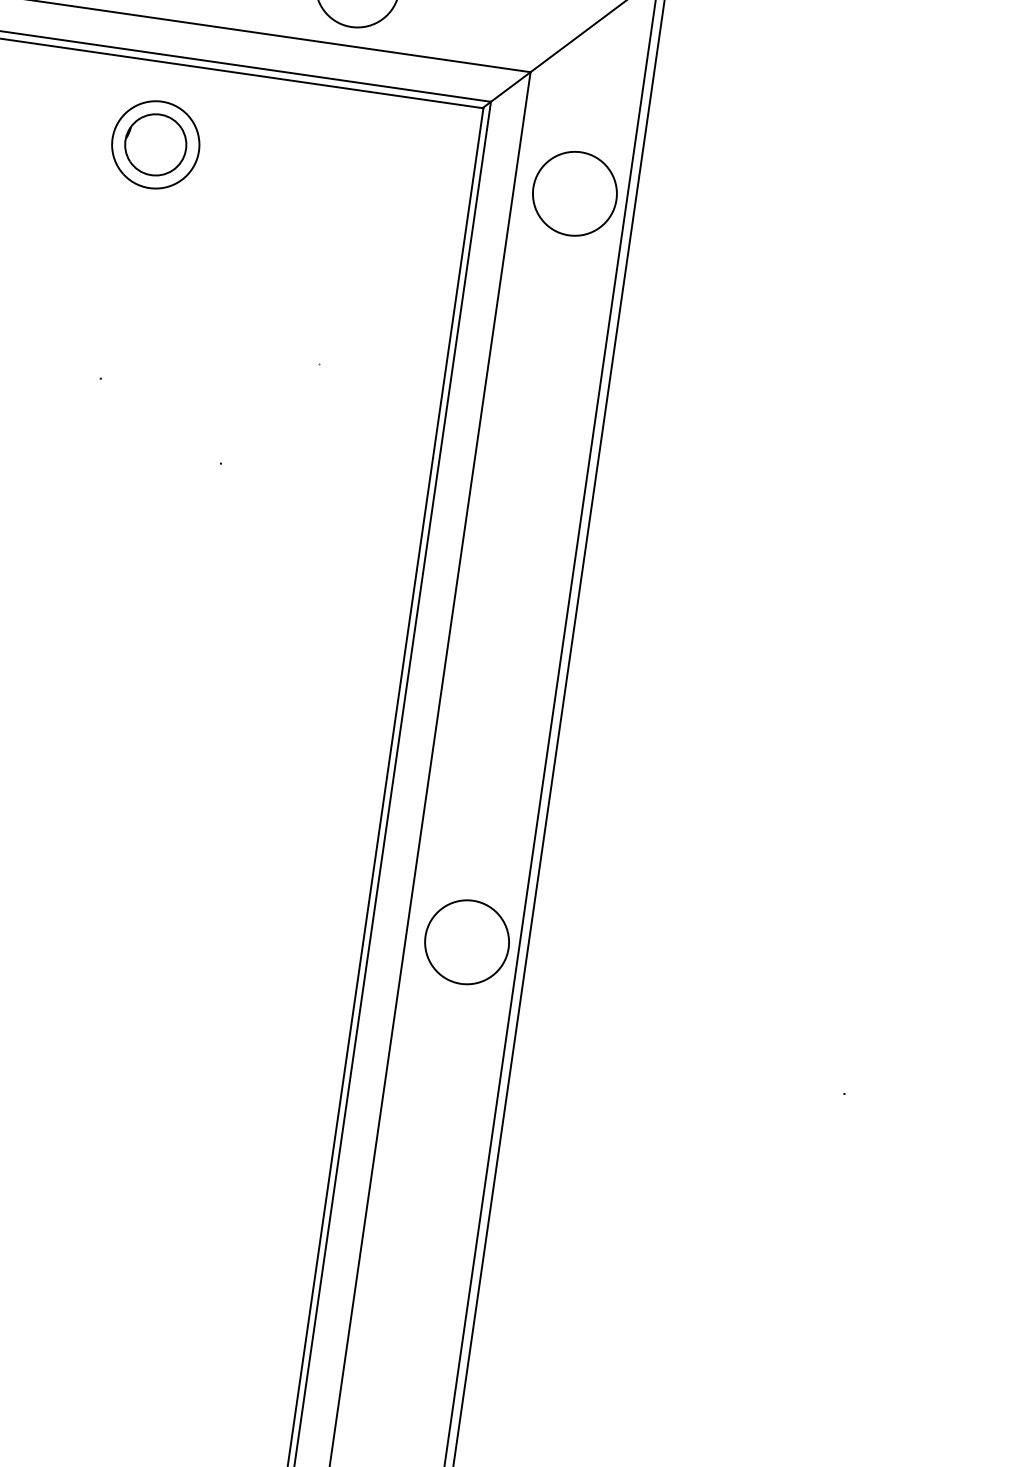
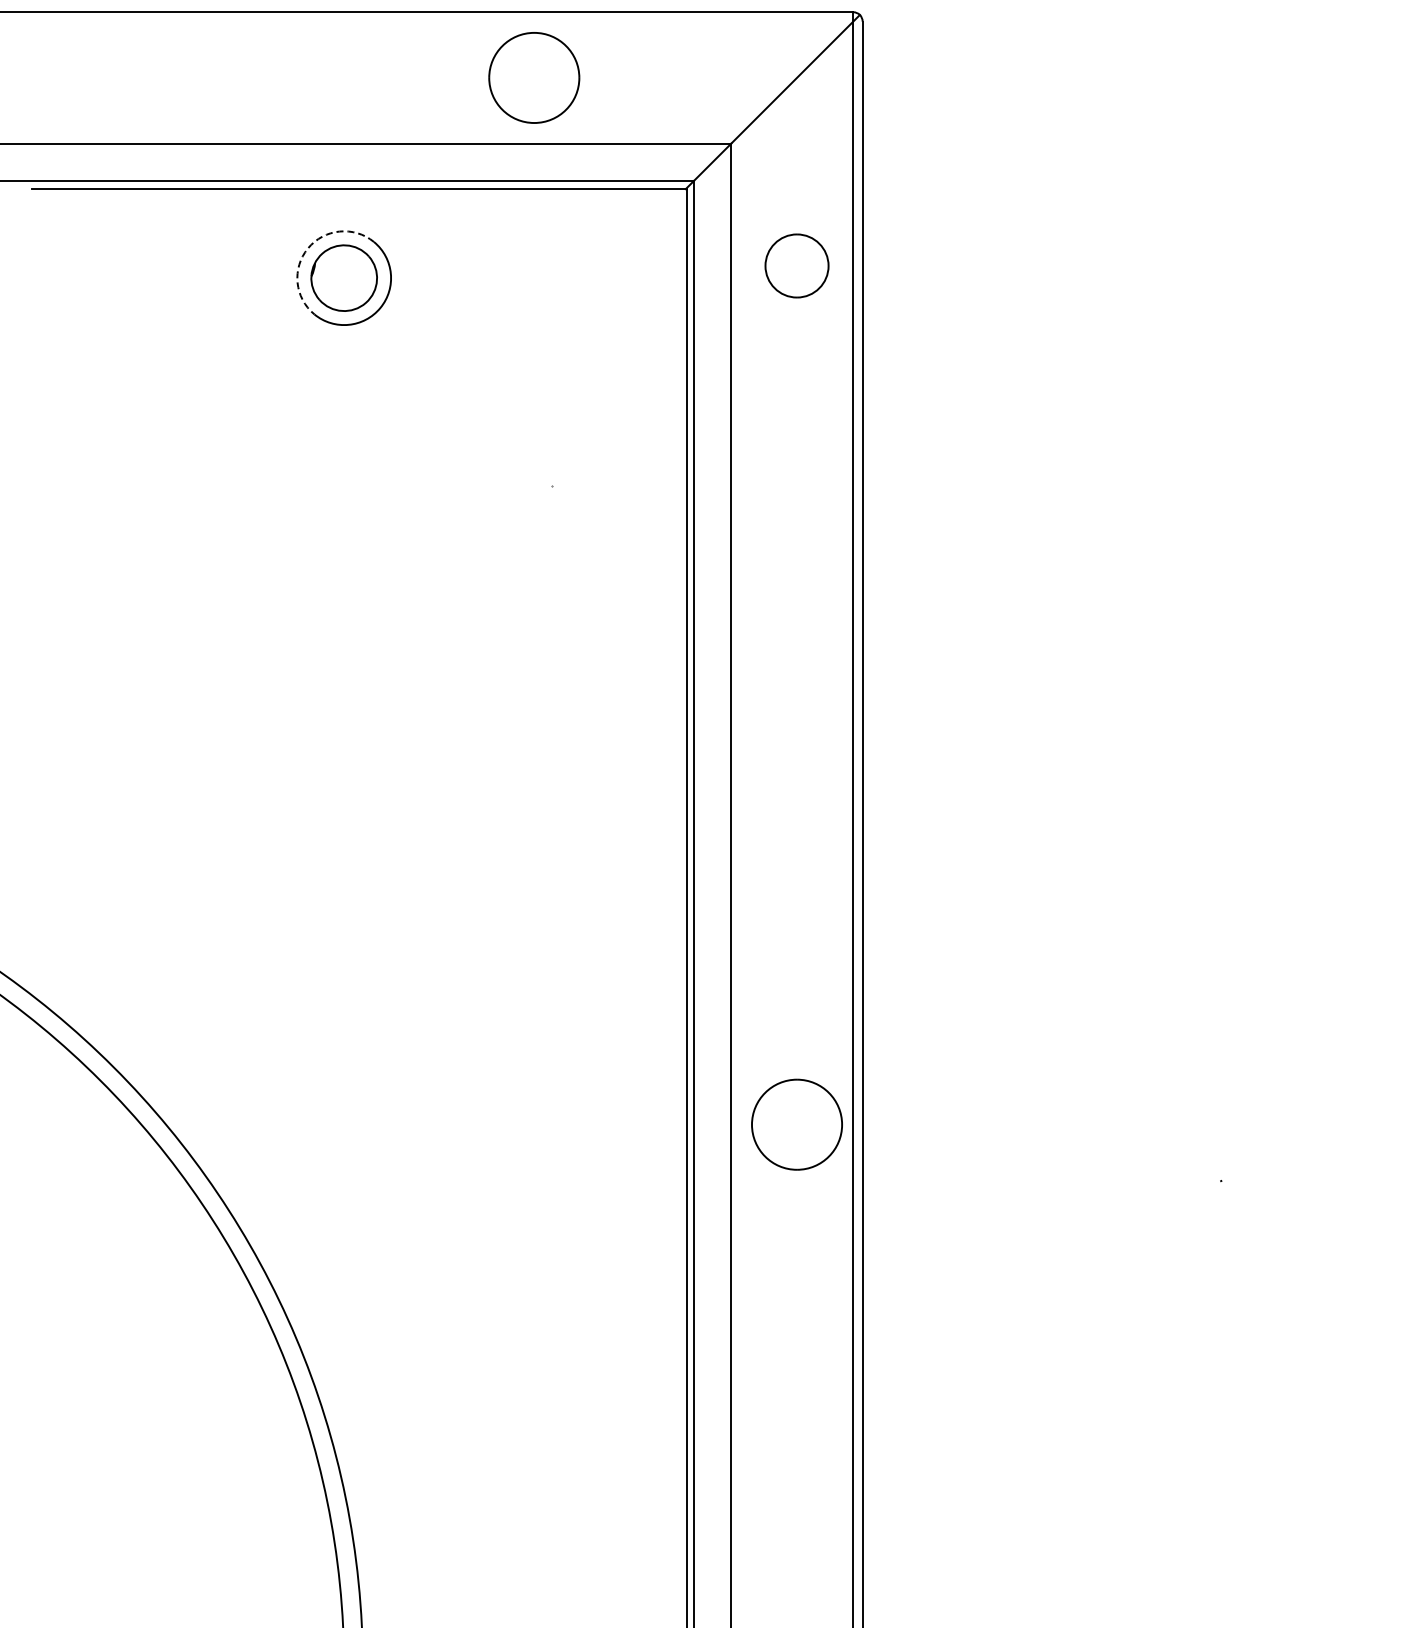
arc: (126, 112) -> (308, 248), solid -> dashed
part: (574, 193) -> (796, 265), size x0.7
part: (466, 942) -> (796, 1124), moved

